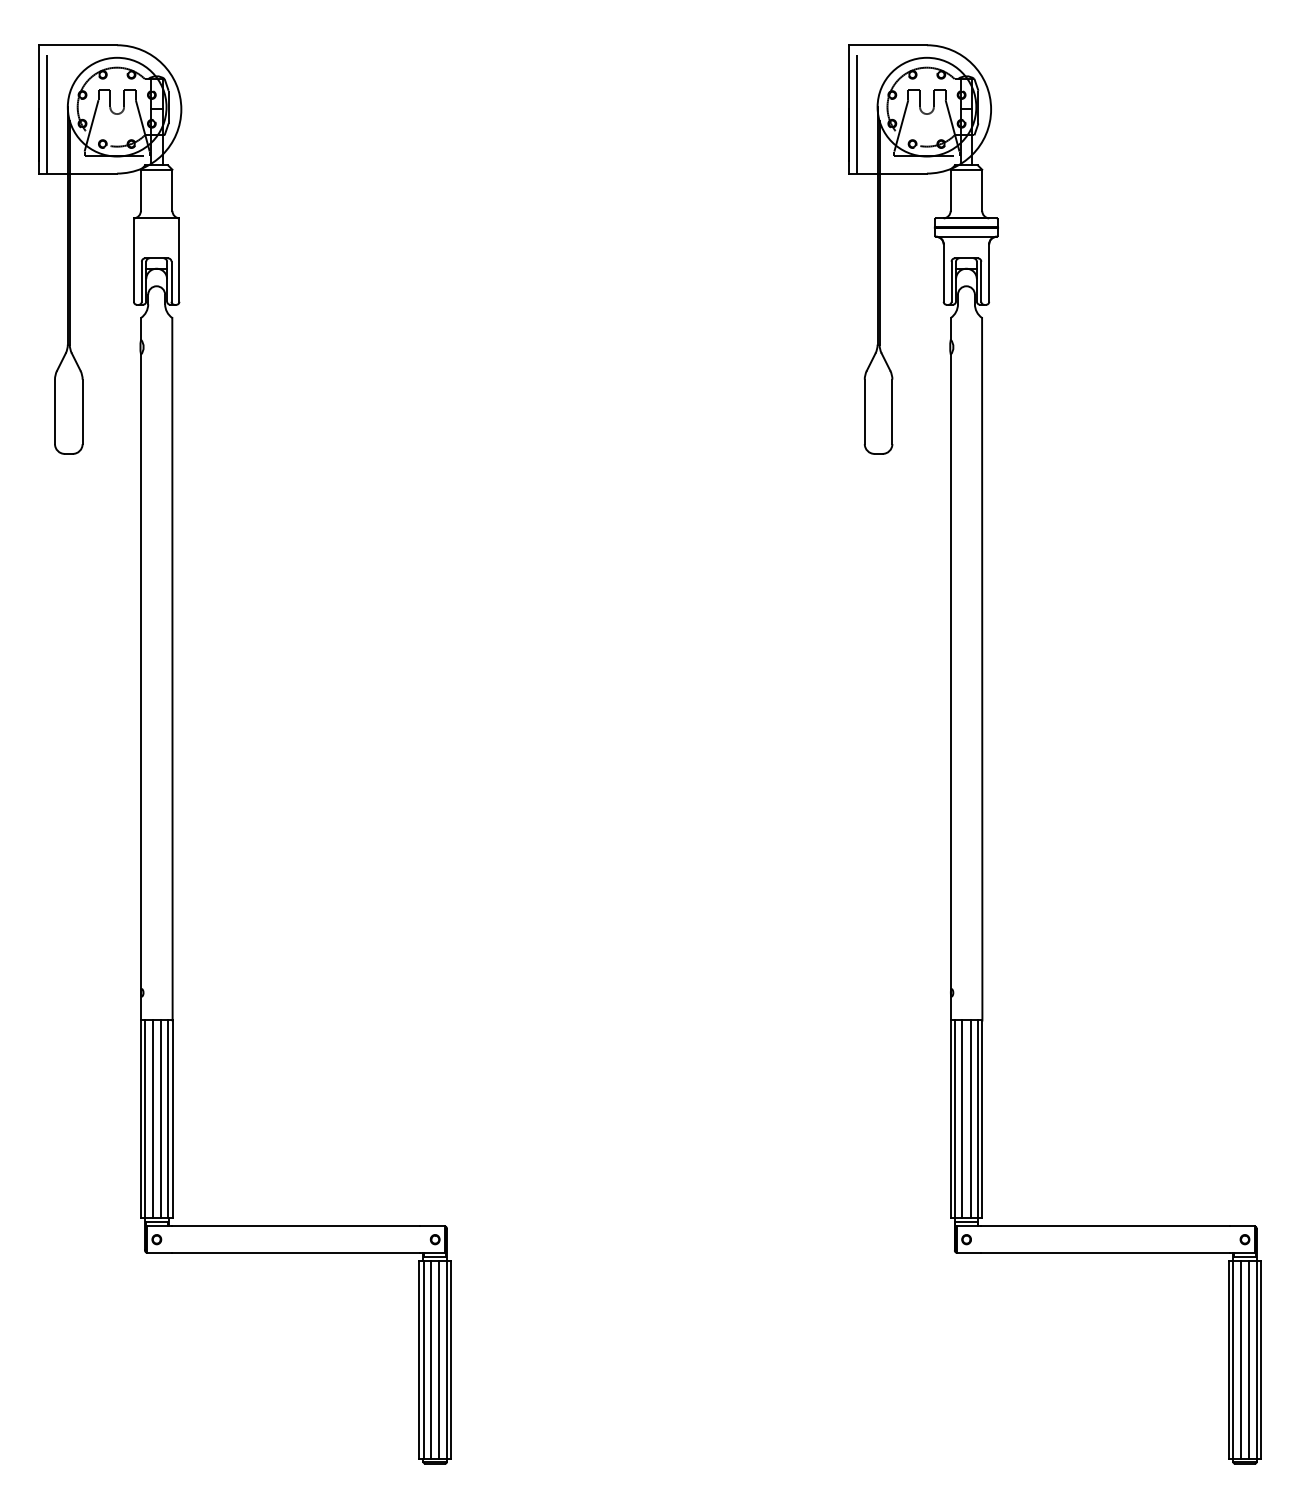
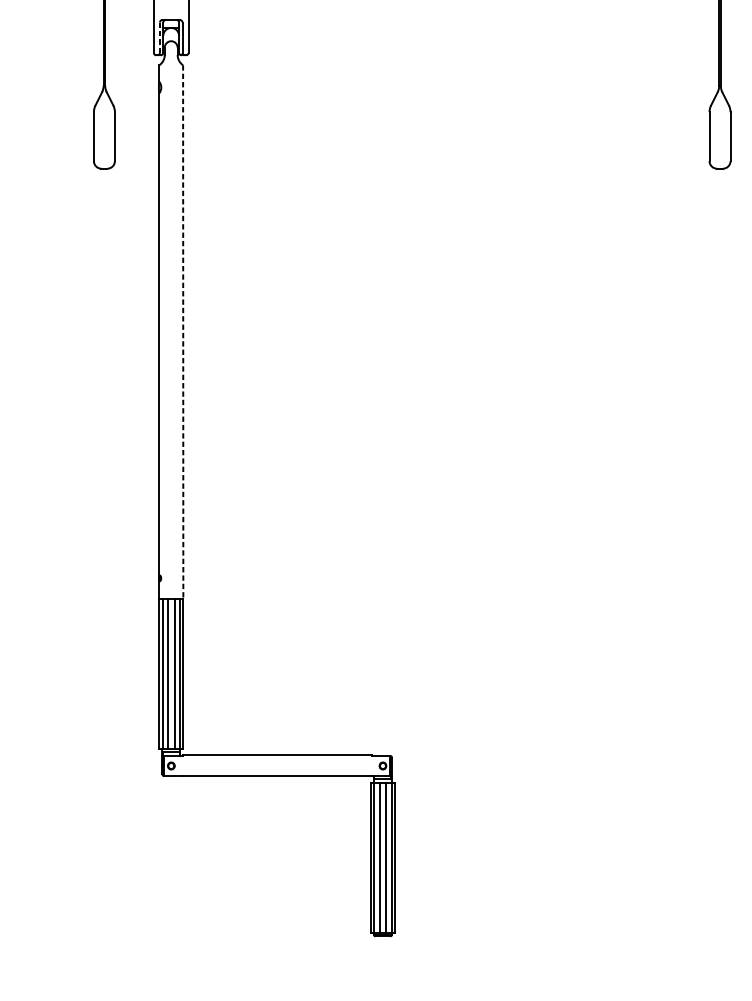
line: (141, 282) -> (159, 38), solid -> dashed
line: (172, 669) -> (183, 332), solid -> dashed

